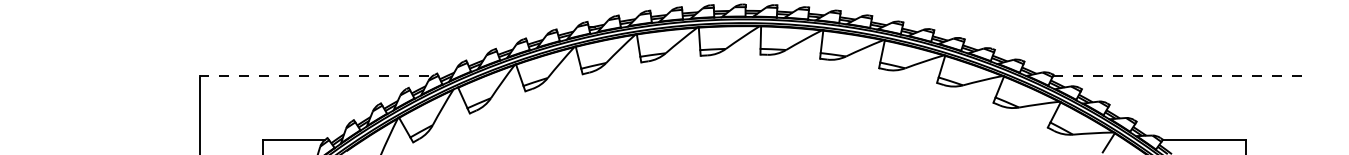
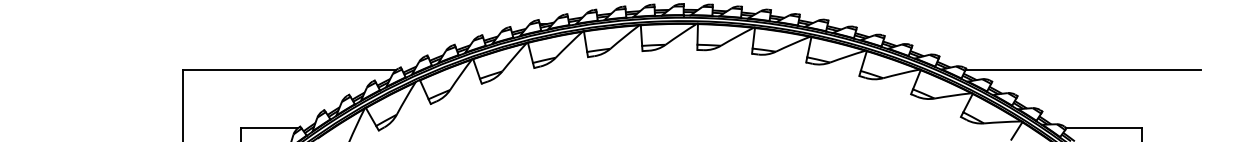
line: (316, 76) -> (290, 70), dashed -> solid
line: (1181, 76) -> (1083, 70), dashed -> solid

